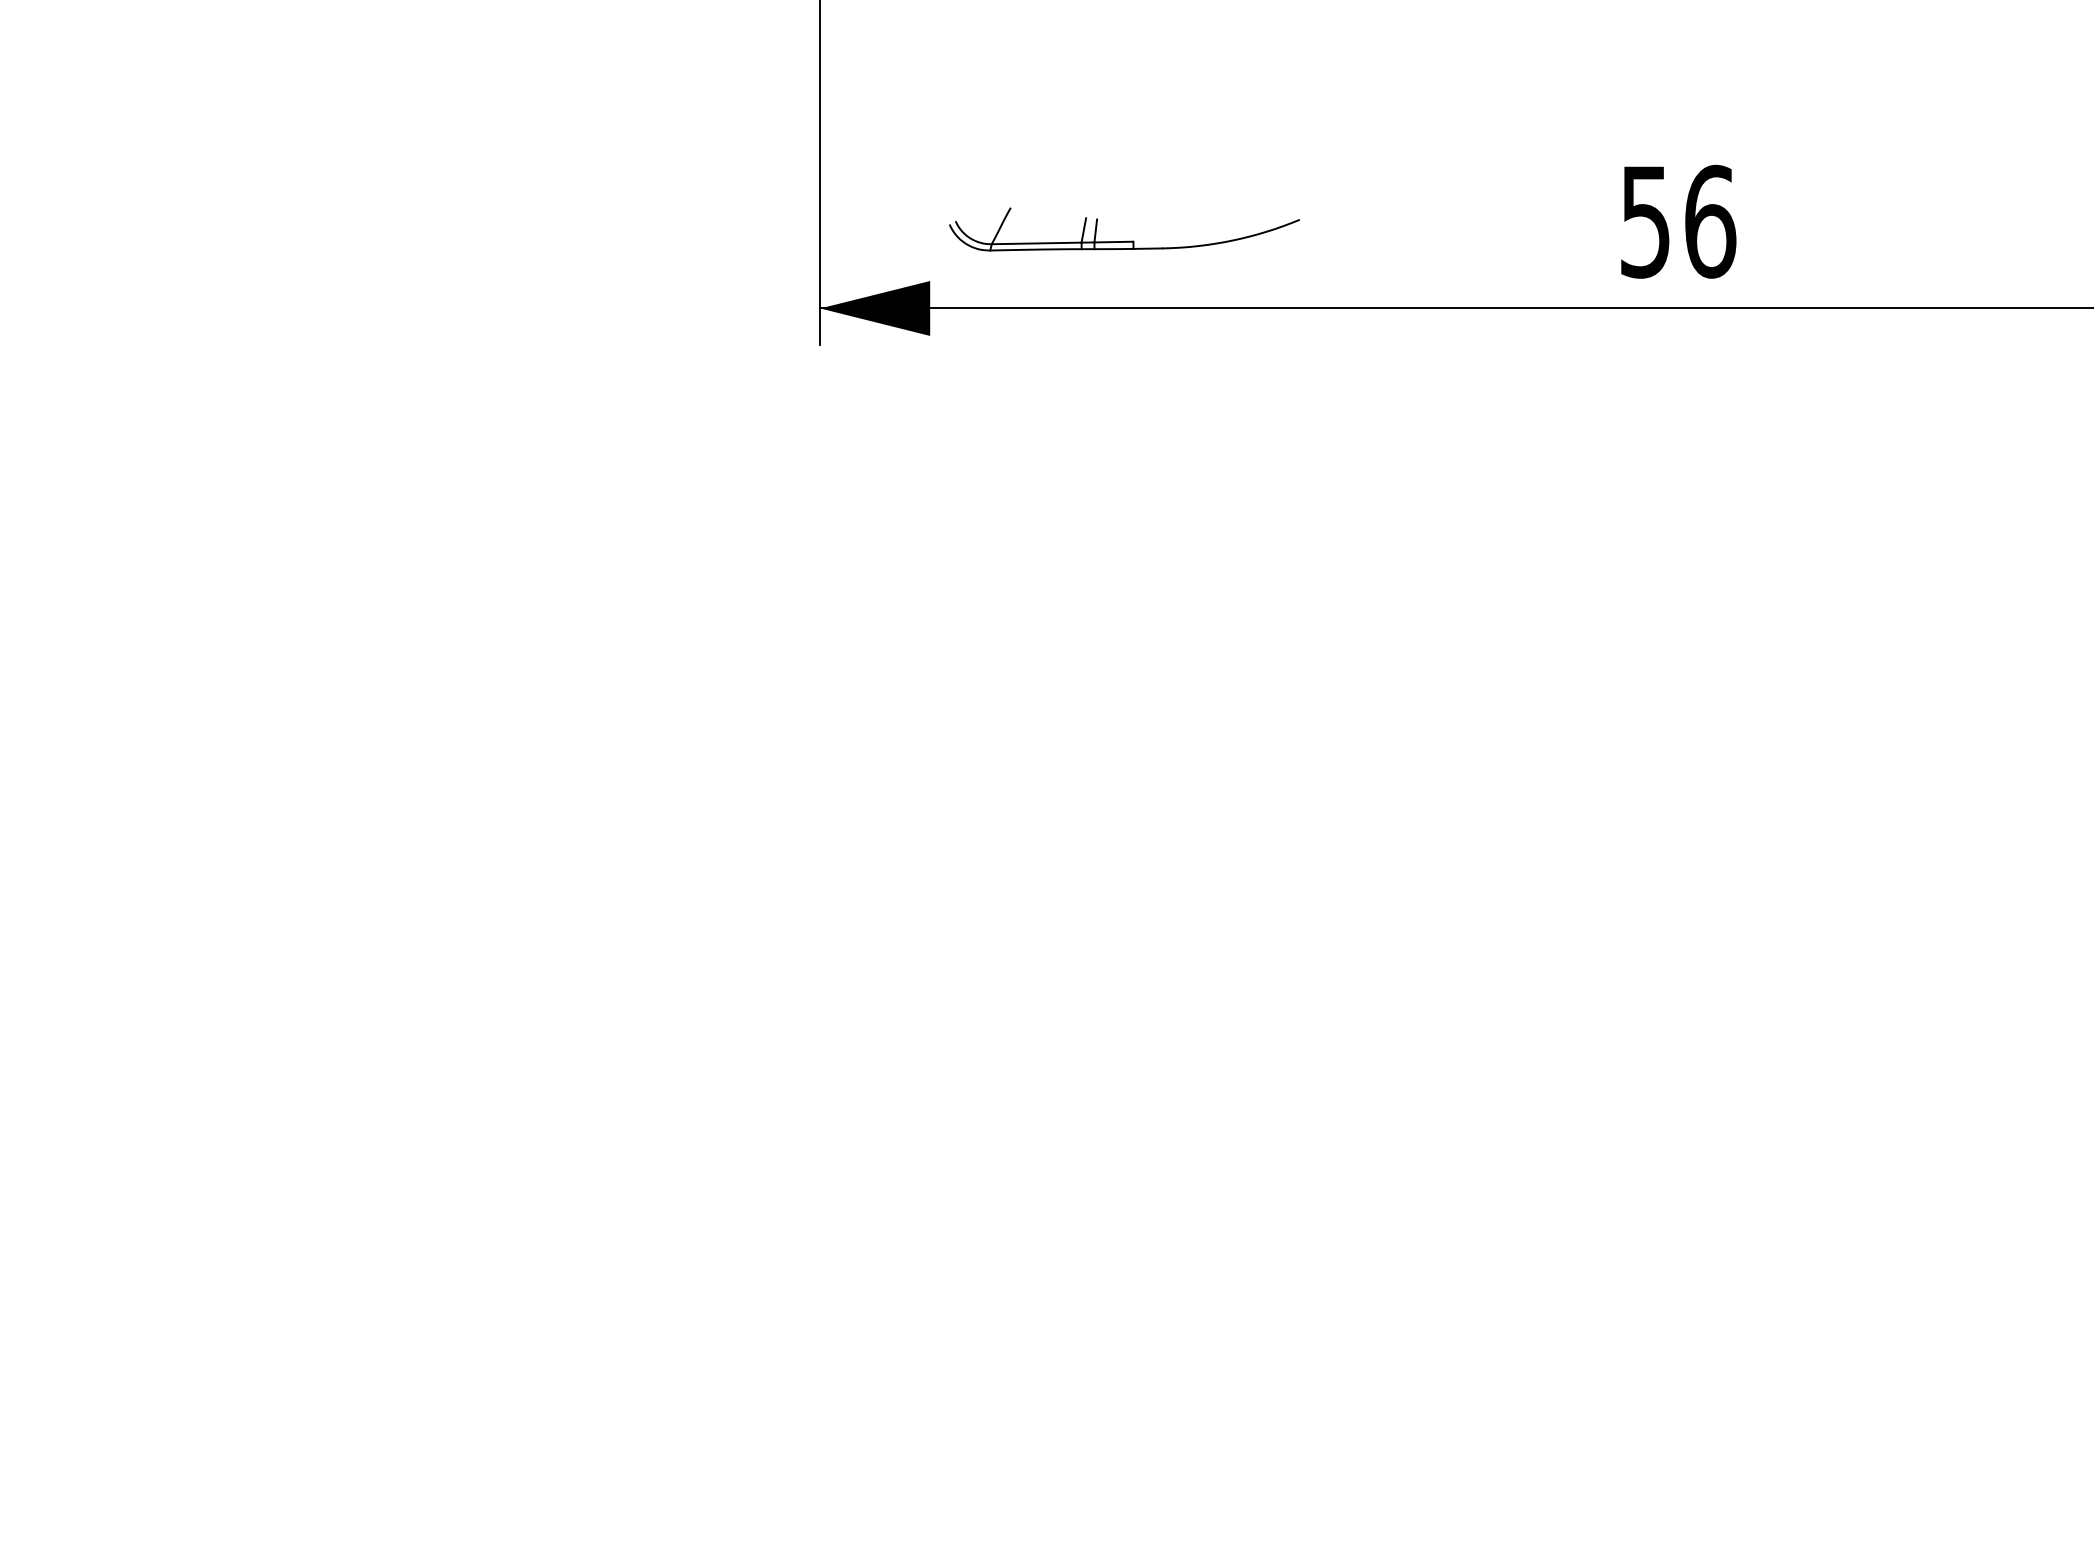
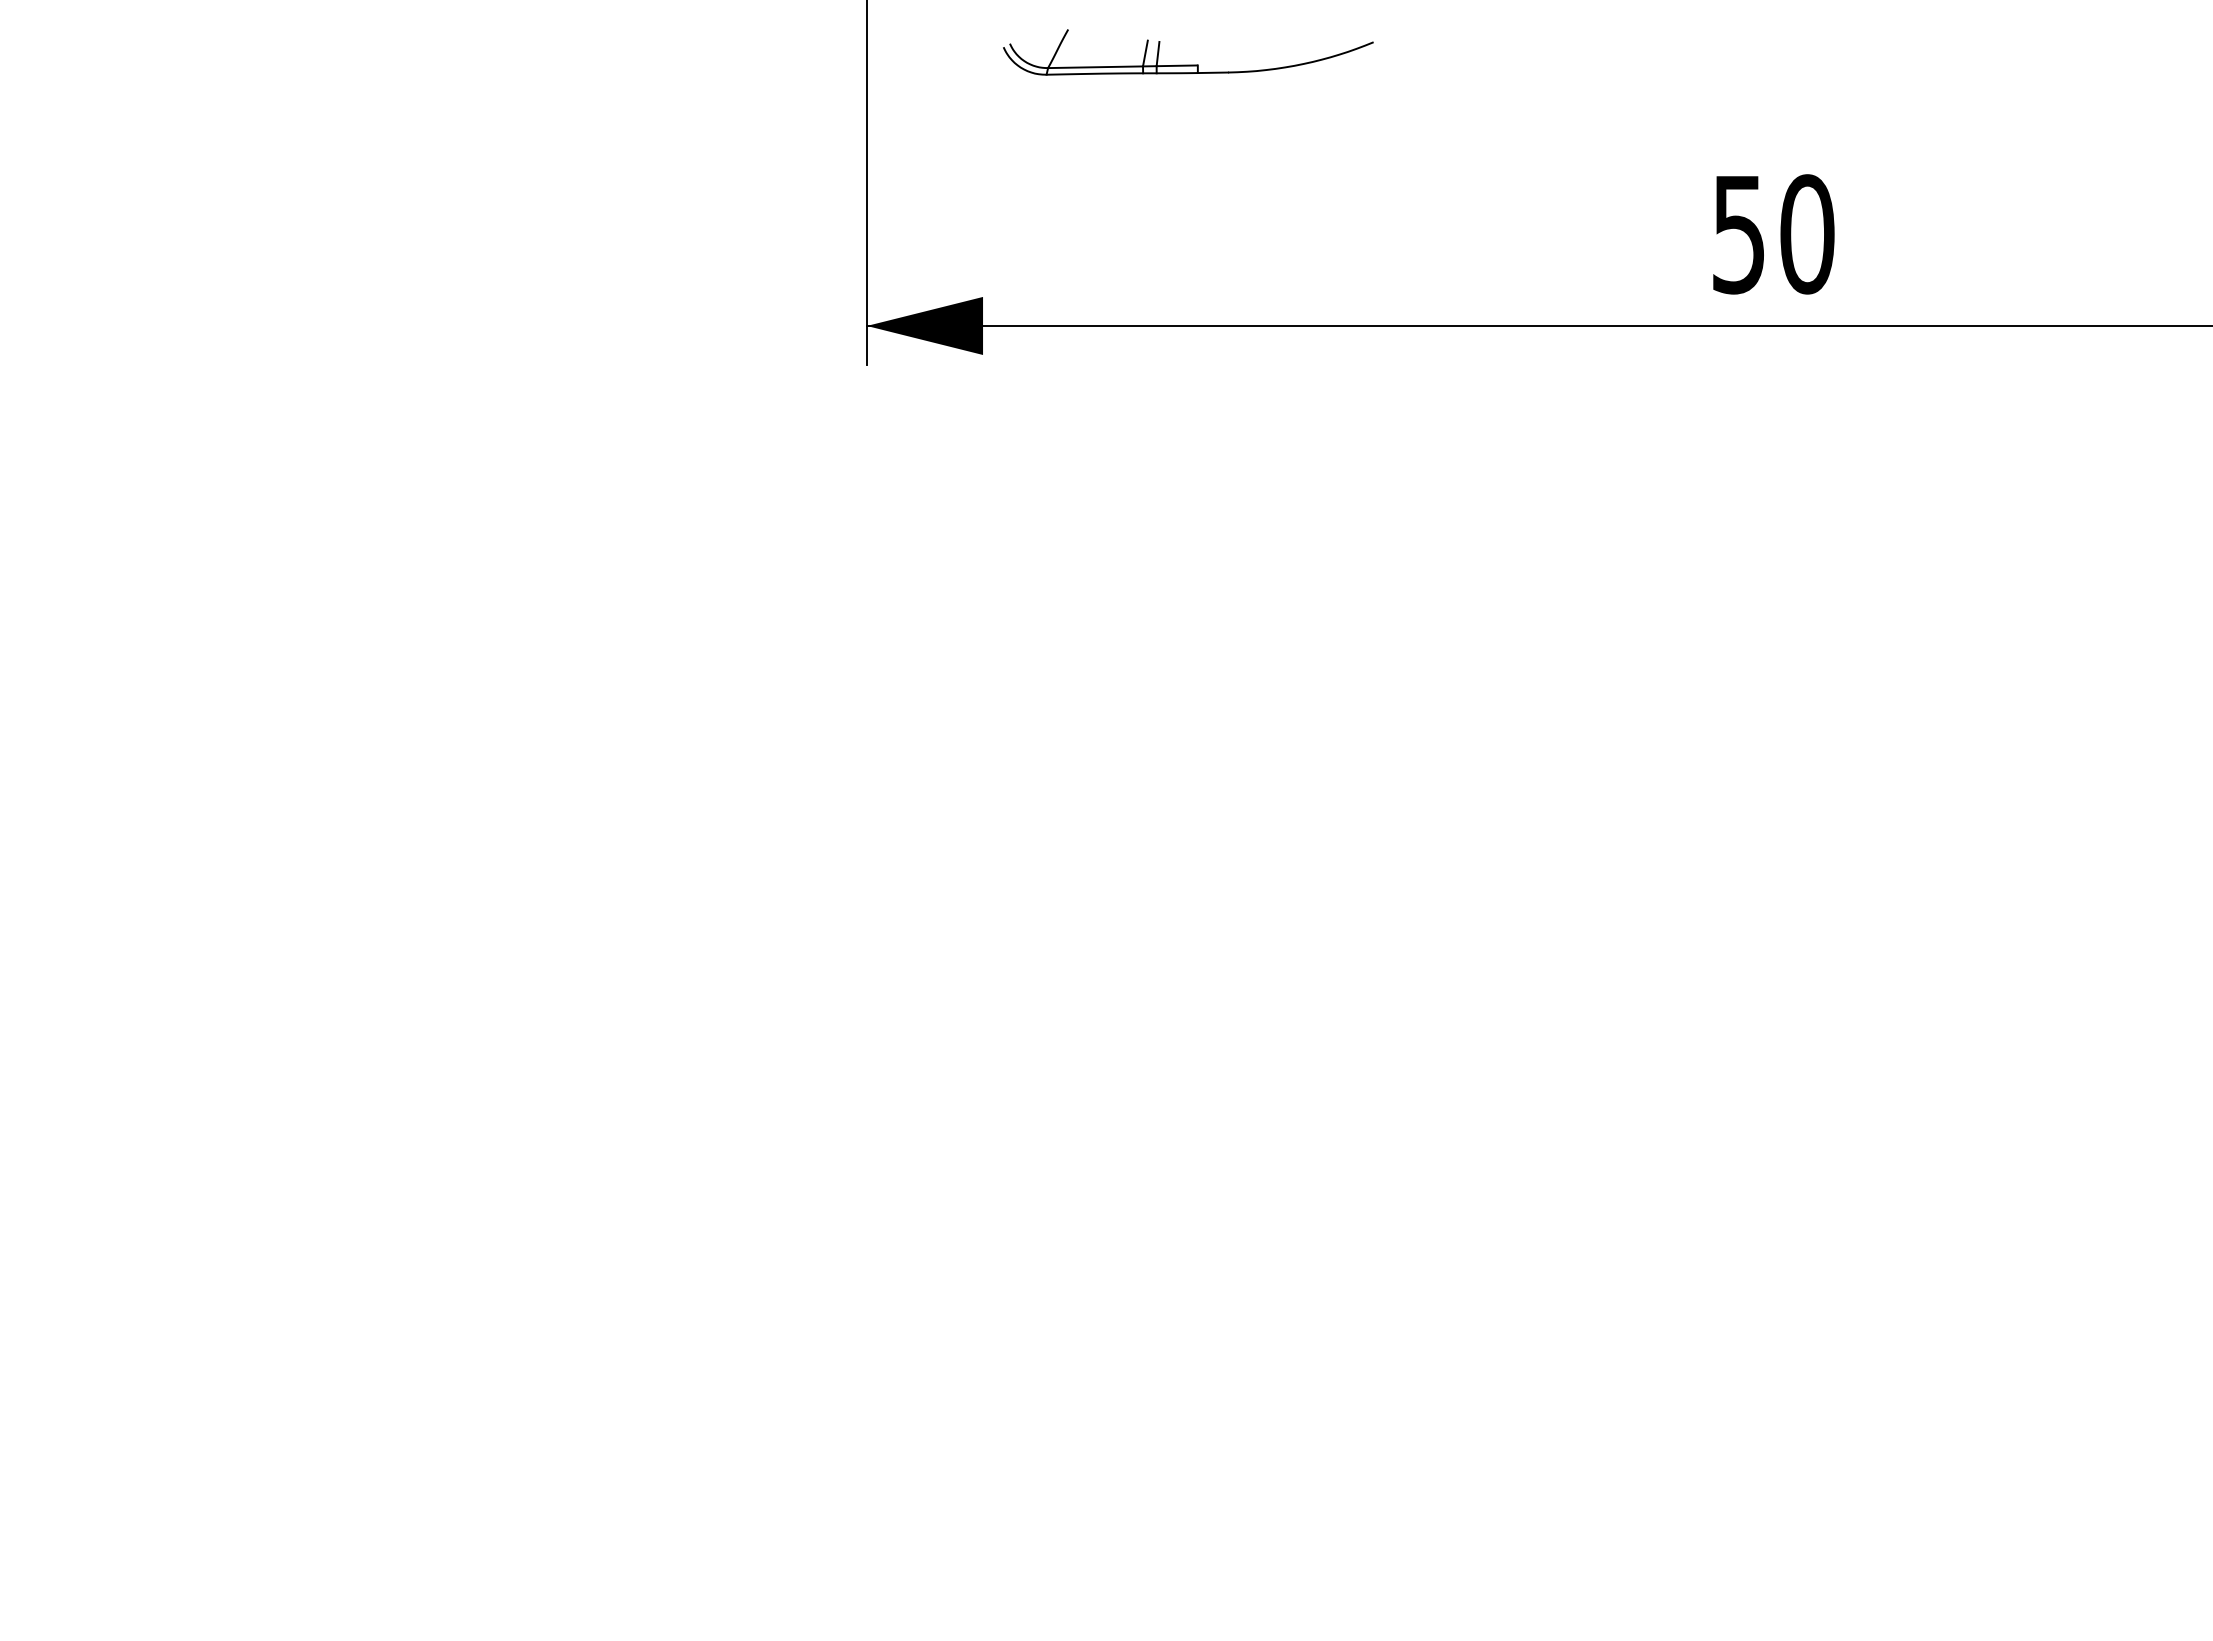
text: (1710, 221) -> (1807, 234), 56 -> 50
part: (1124, 240) -> (1188, 64), moved

